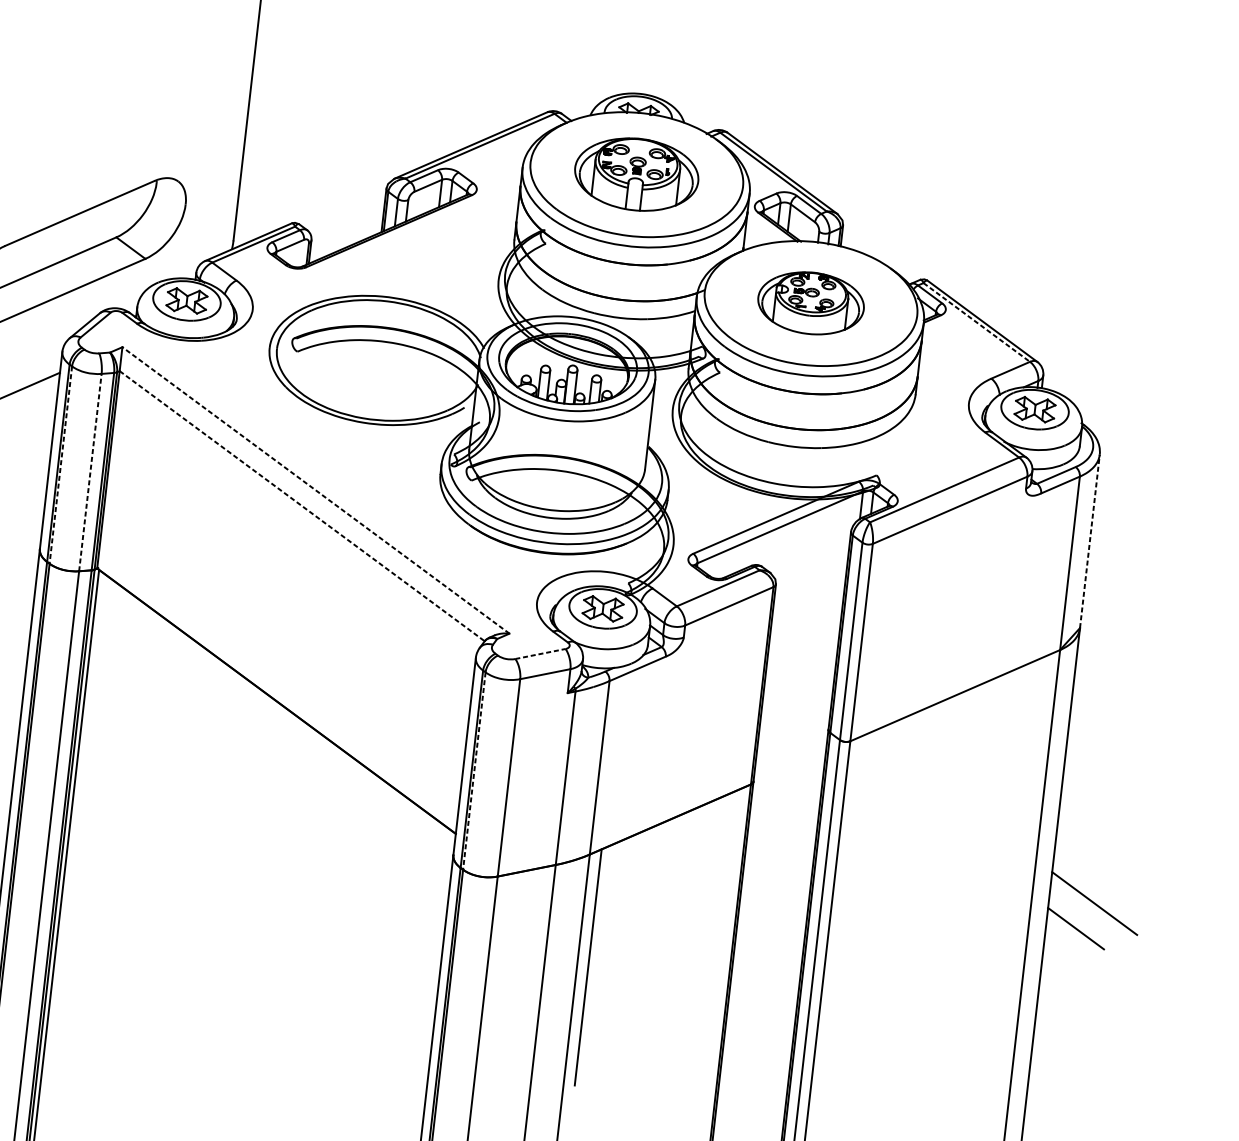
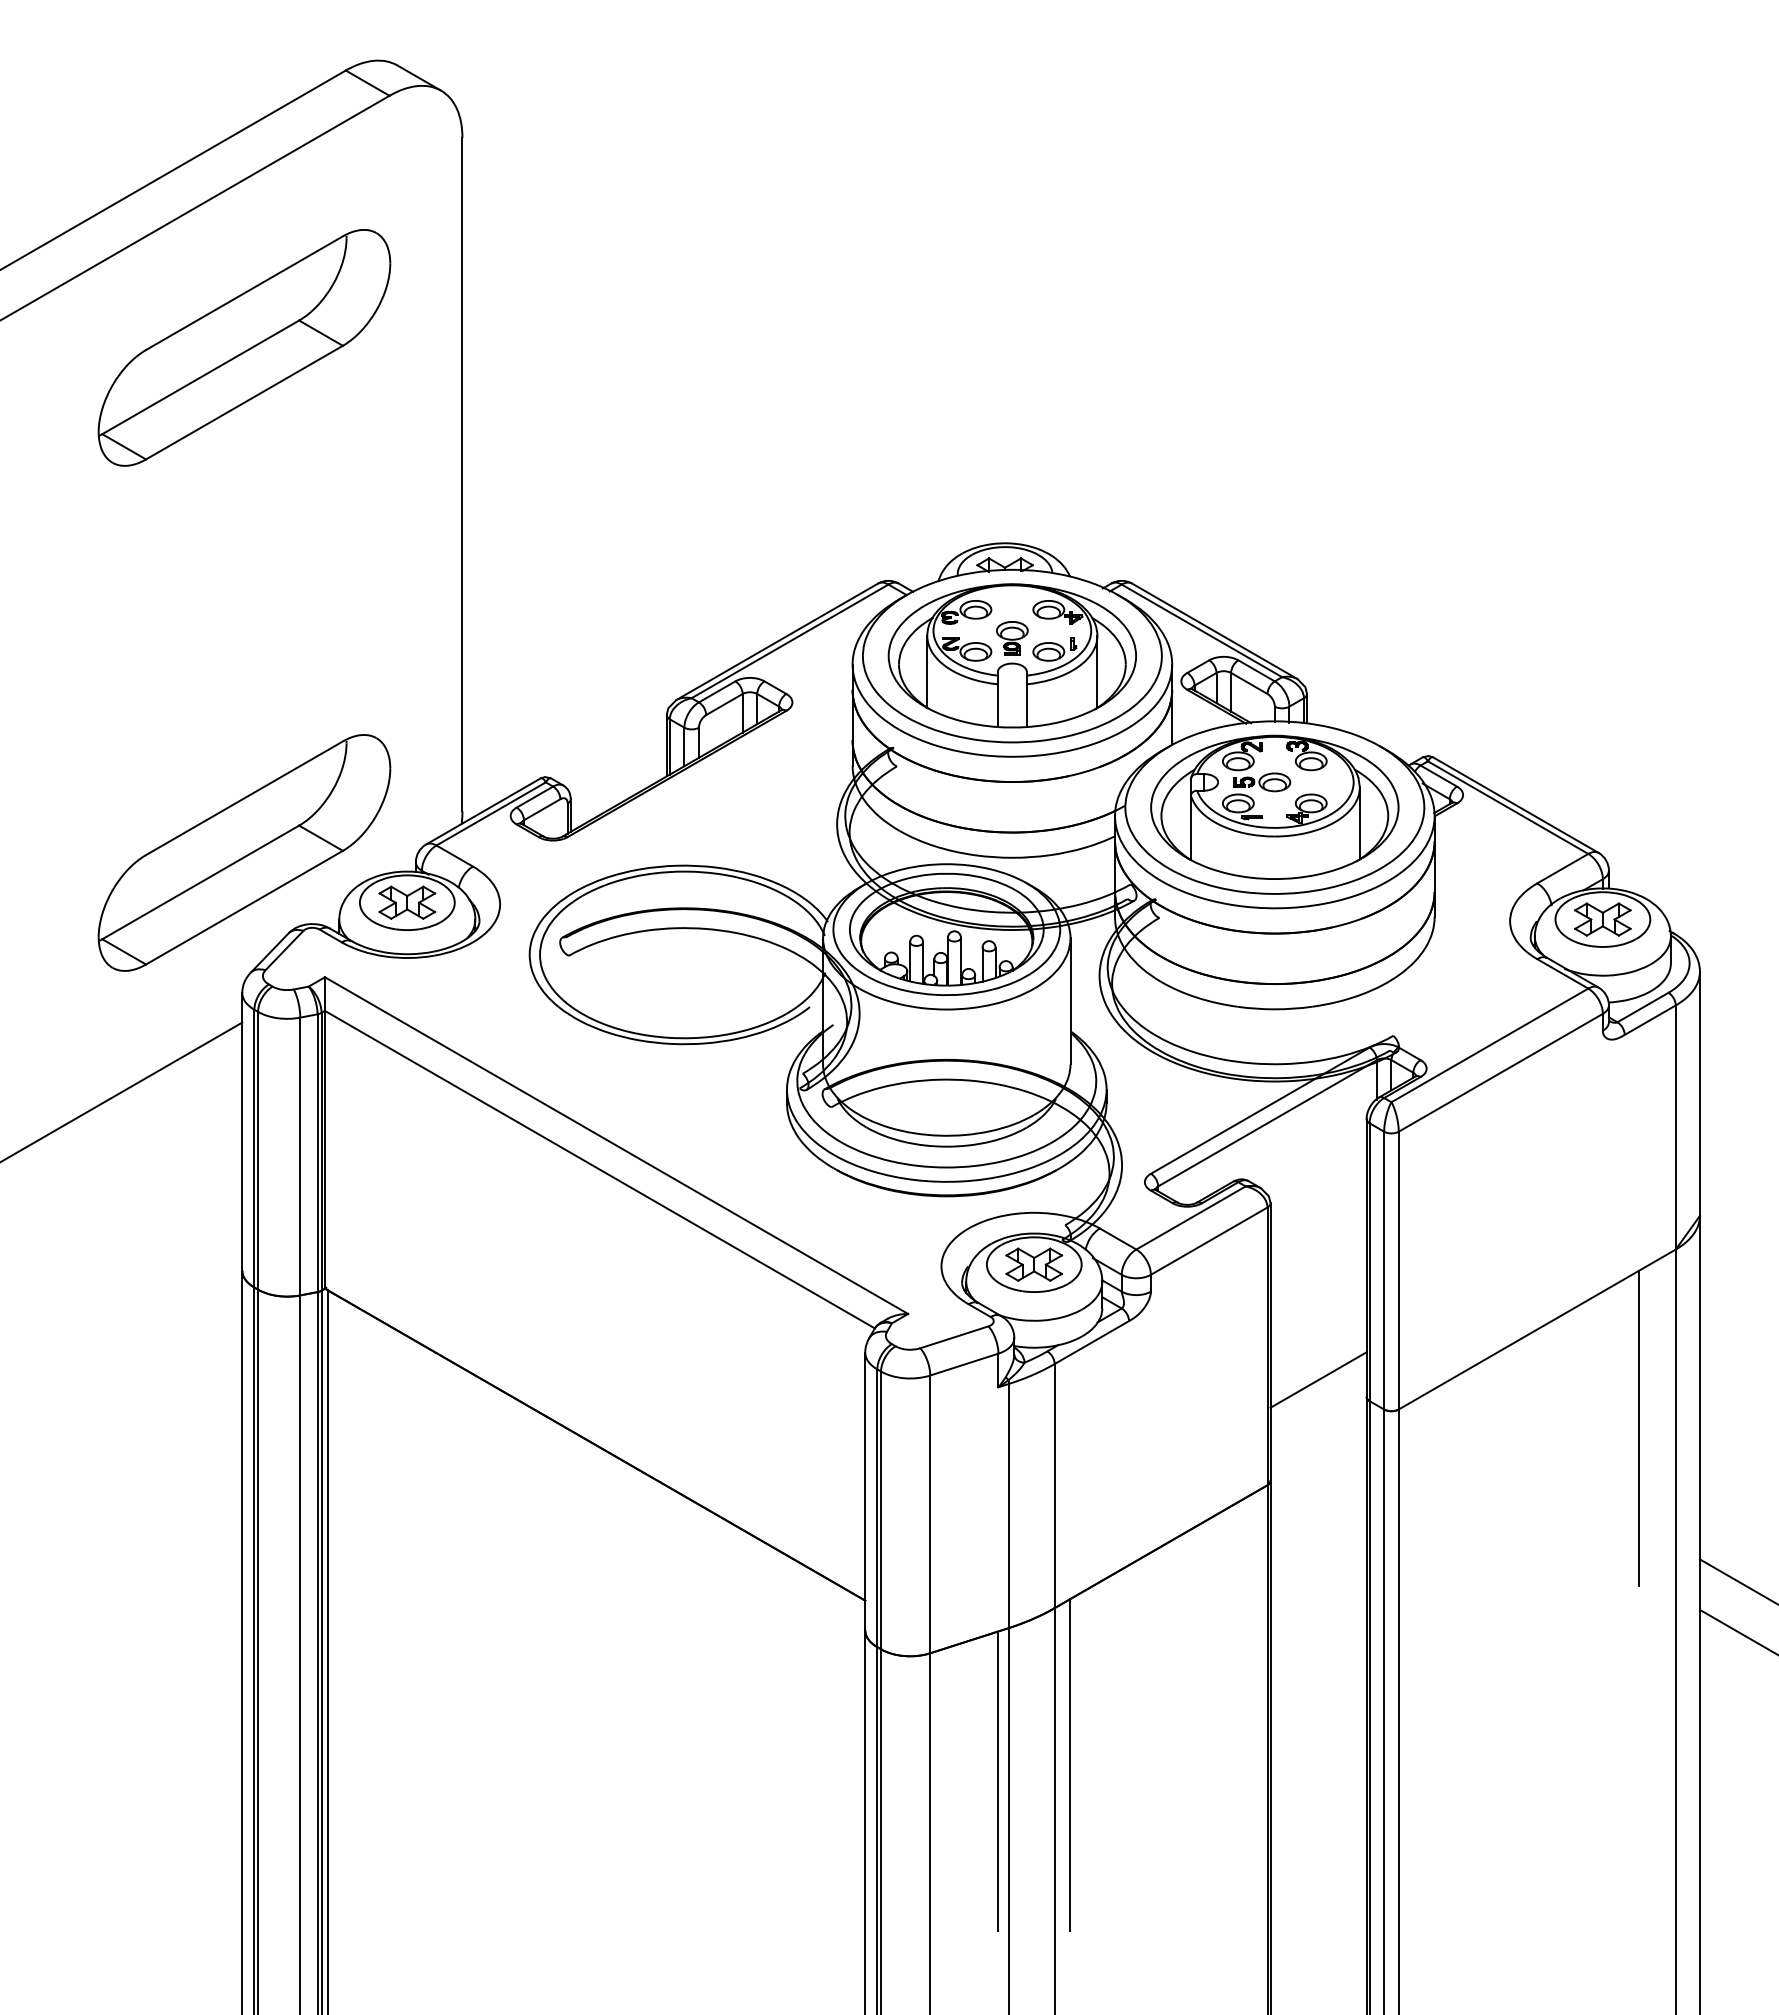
part: (636, 174) -> (1011, 655), size x1.43
part: (810, 302) -> (1274, 806), size x1.67
line: (977, 322) -> (1508, 807), dashed -> solid
line: (61, 464) -> (258, 1150), dashed -> solid
line: (90, 472) -> (300, 1156), dashed -> solid
line: (315, 490) -> (616, 1145), dashed -> solid
line: (301, 506) -> (599, 1169), dashed -> solid
line: (1089, 541) -> (1699, 1093), dashed -> solid
line: (540, 654) -> (954, 1337), dashed -> solid
line: (795, 713) -> (1318, 1379), added
line: (474, 771) -> (881, 1510), dashed -> solid
line: (1019, 774) -> (1638, 1428), added
line: (535, 973) -> (998, 1781), added

